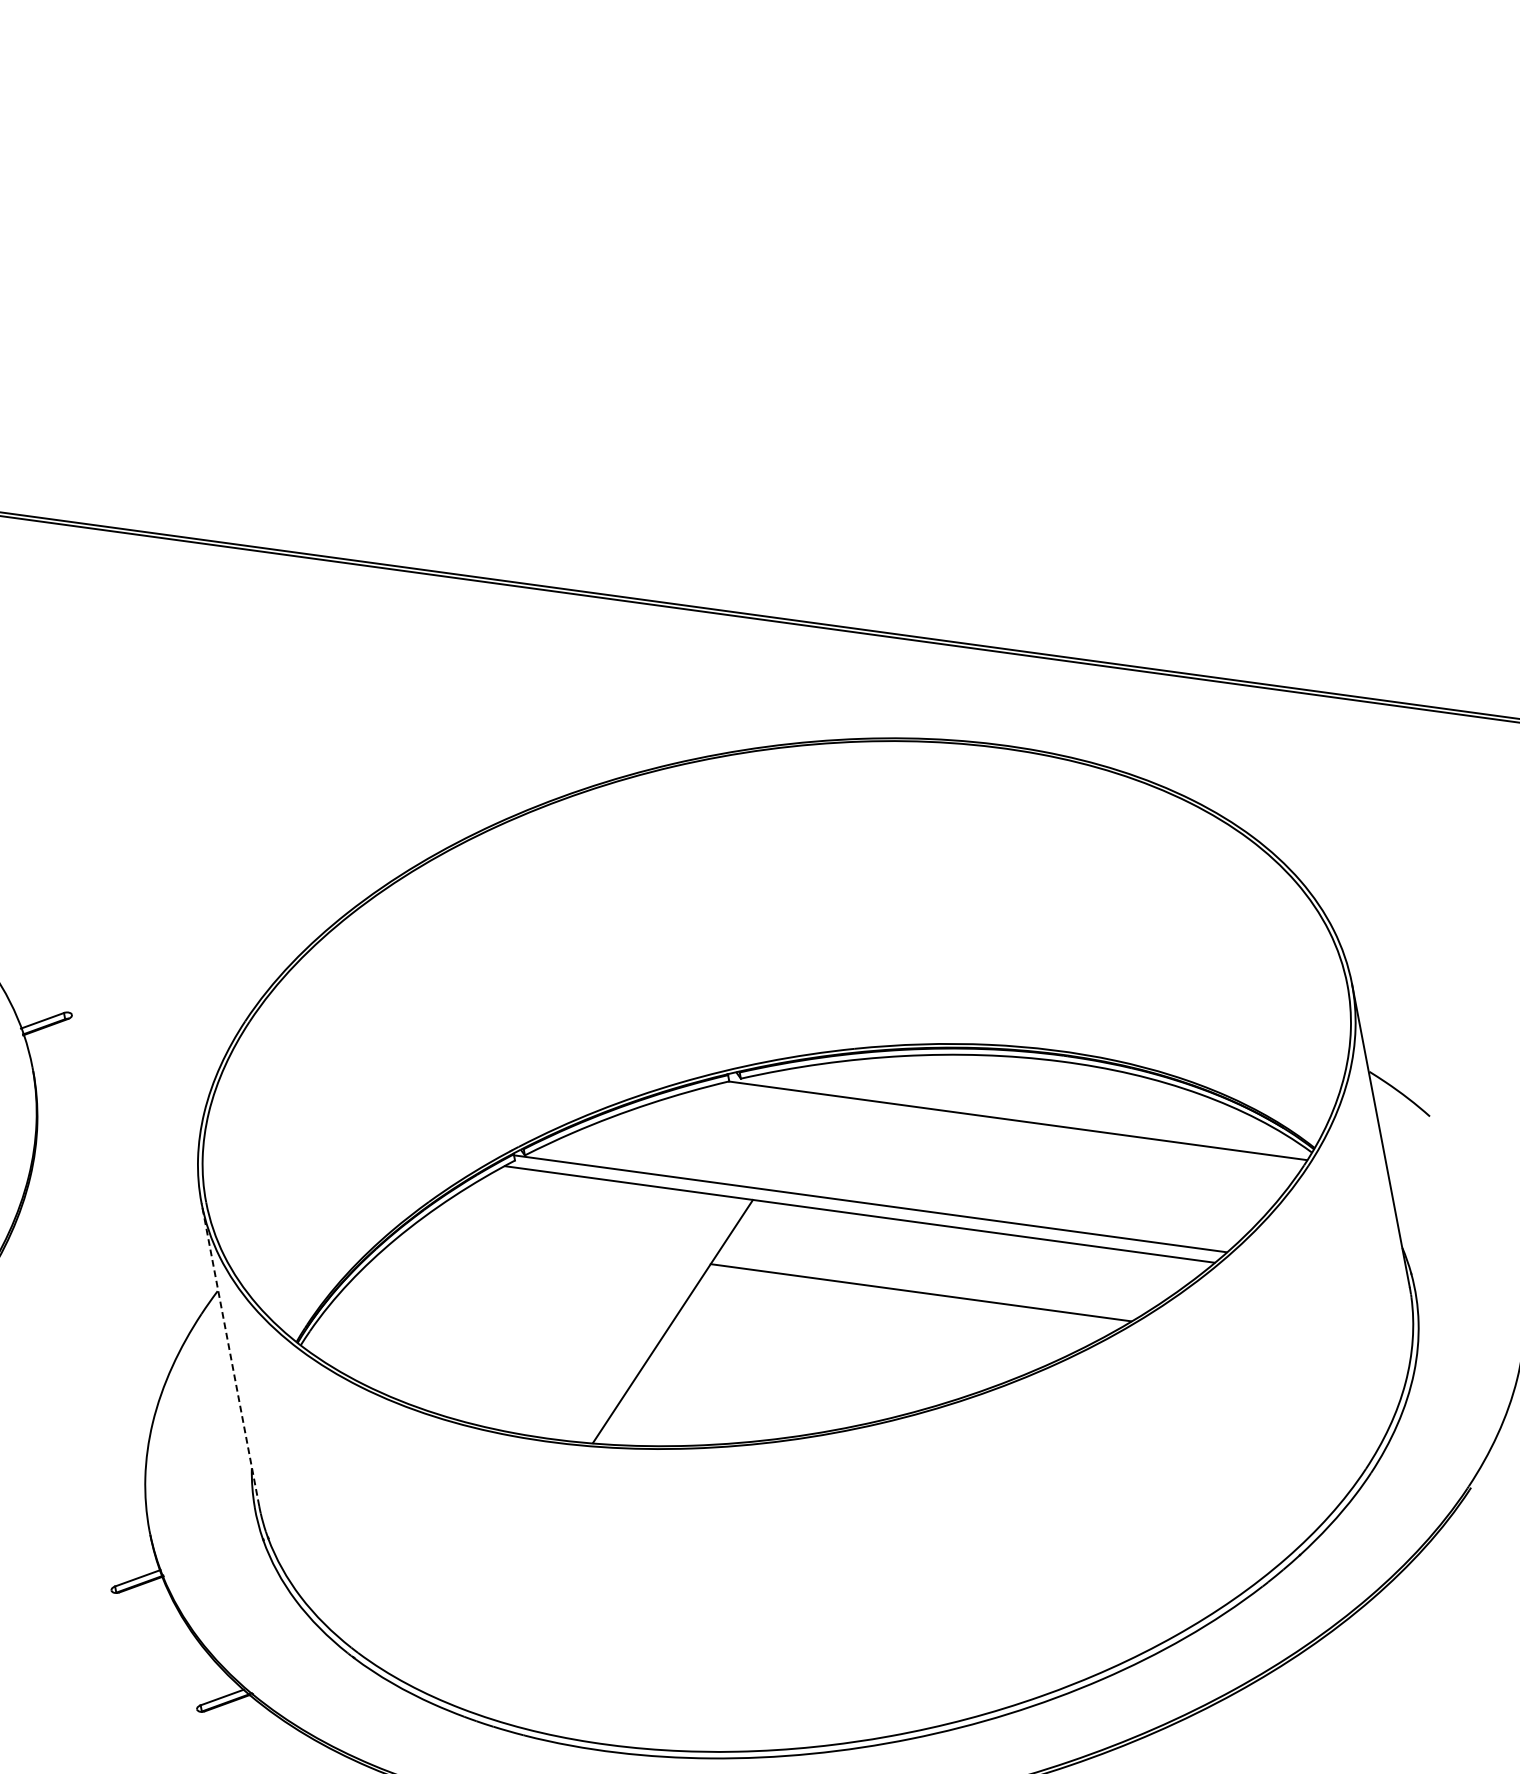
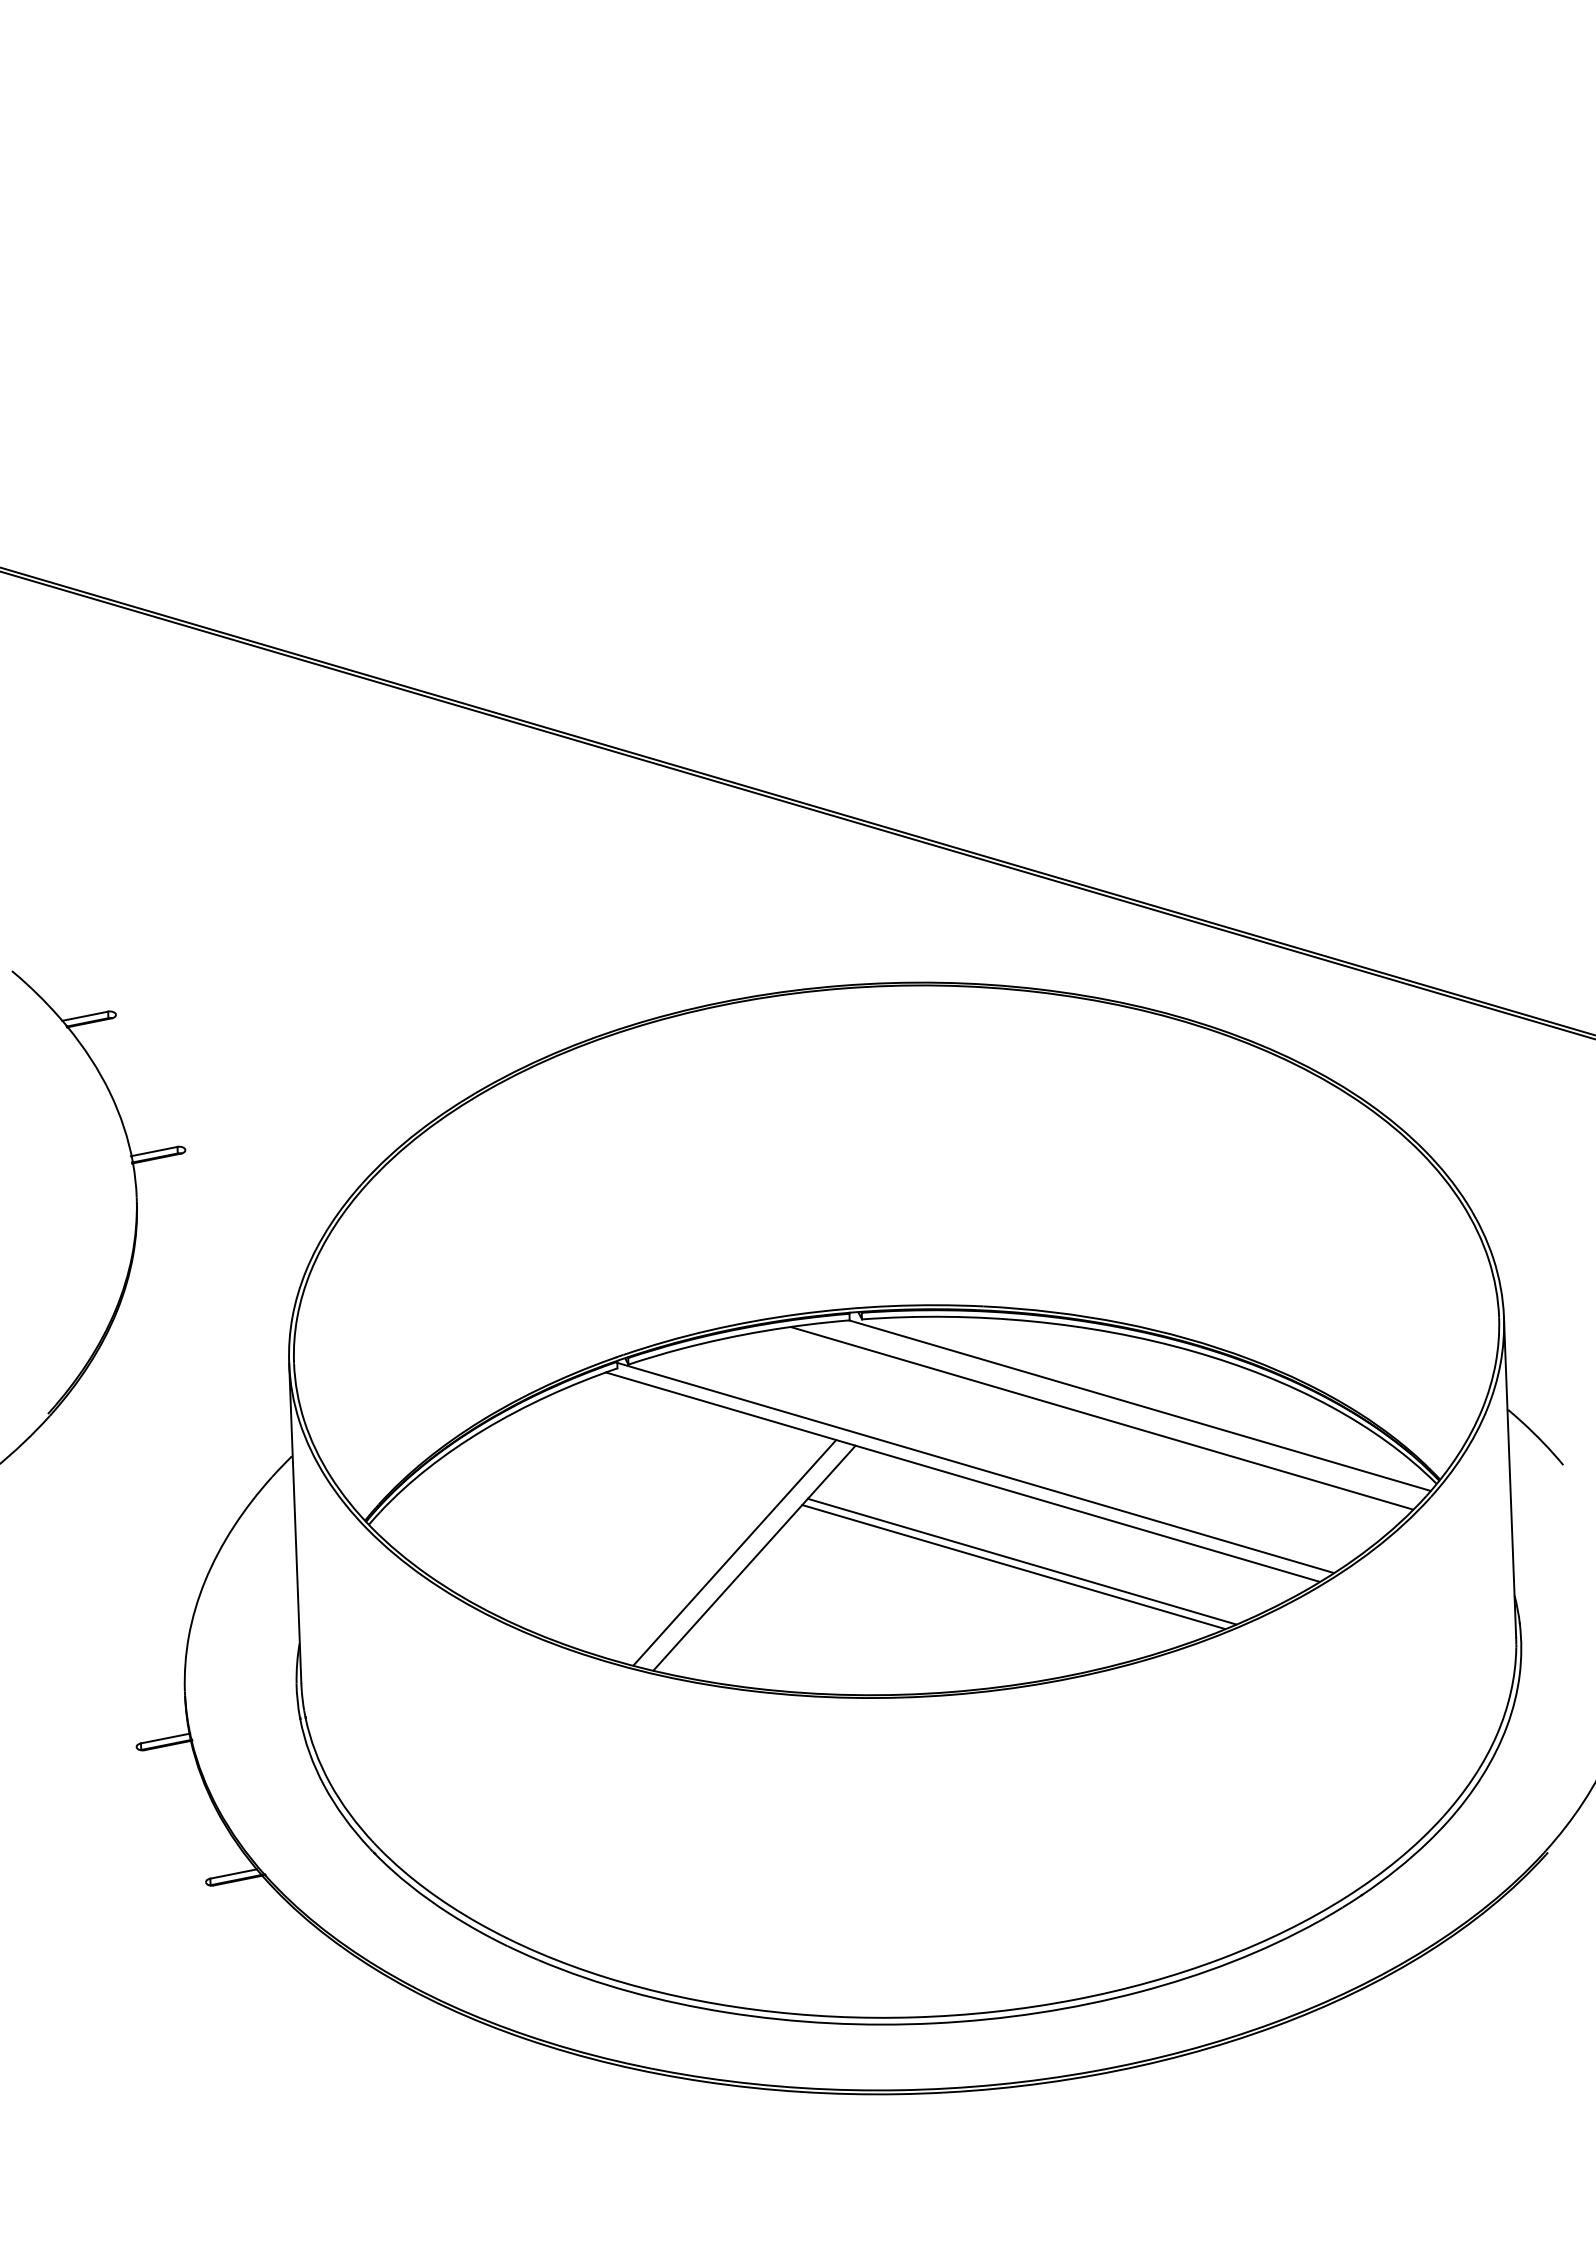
line: (983, 1138) -> (1101, 1418), added
line: (927, 1286) -> (1021, 1561), added
line: (652, 1319) -> (734, 1552), added
line: (230, 1354) -> (295, 1523), dashed -> solid

